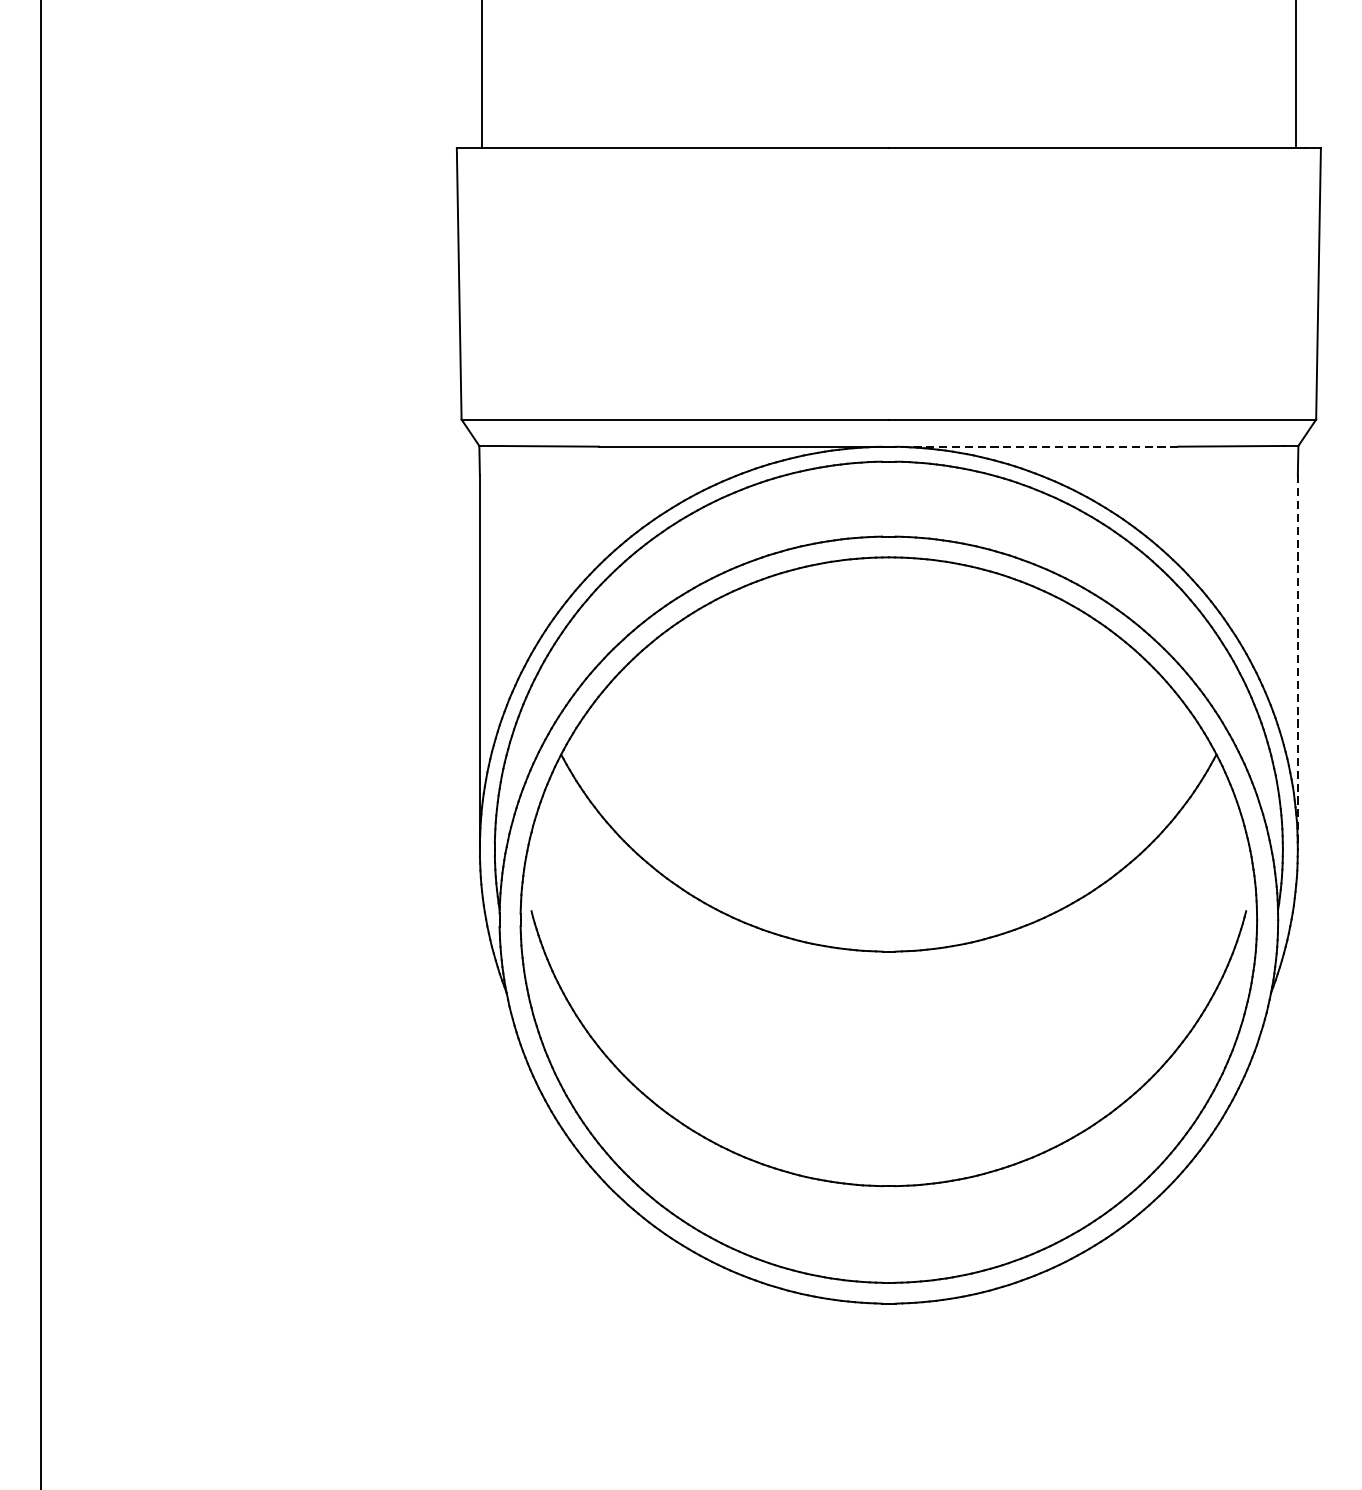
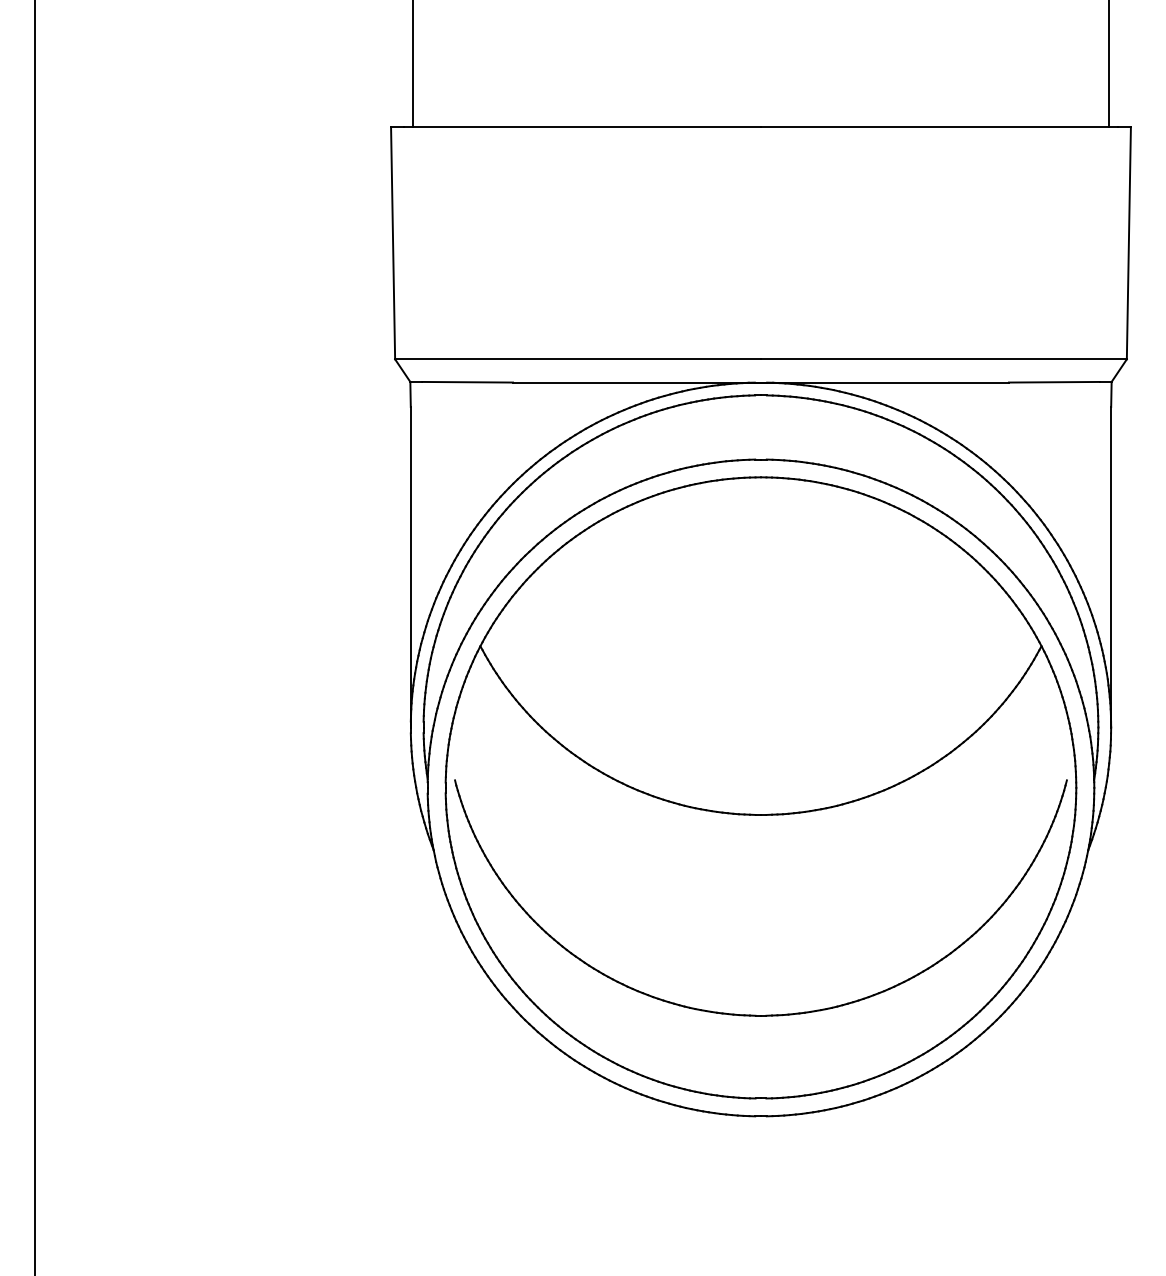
line: (1033, 446) -> (884, 382), dashed -> solid
line: (1298, 662) -> (1111, 567), dashed -> solid

